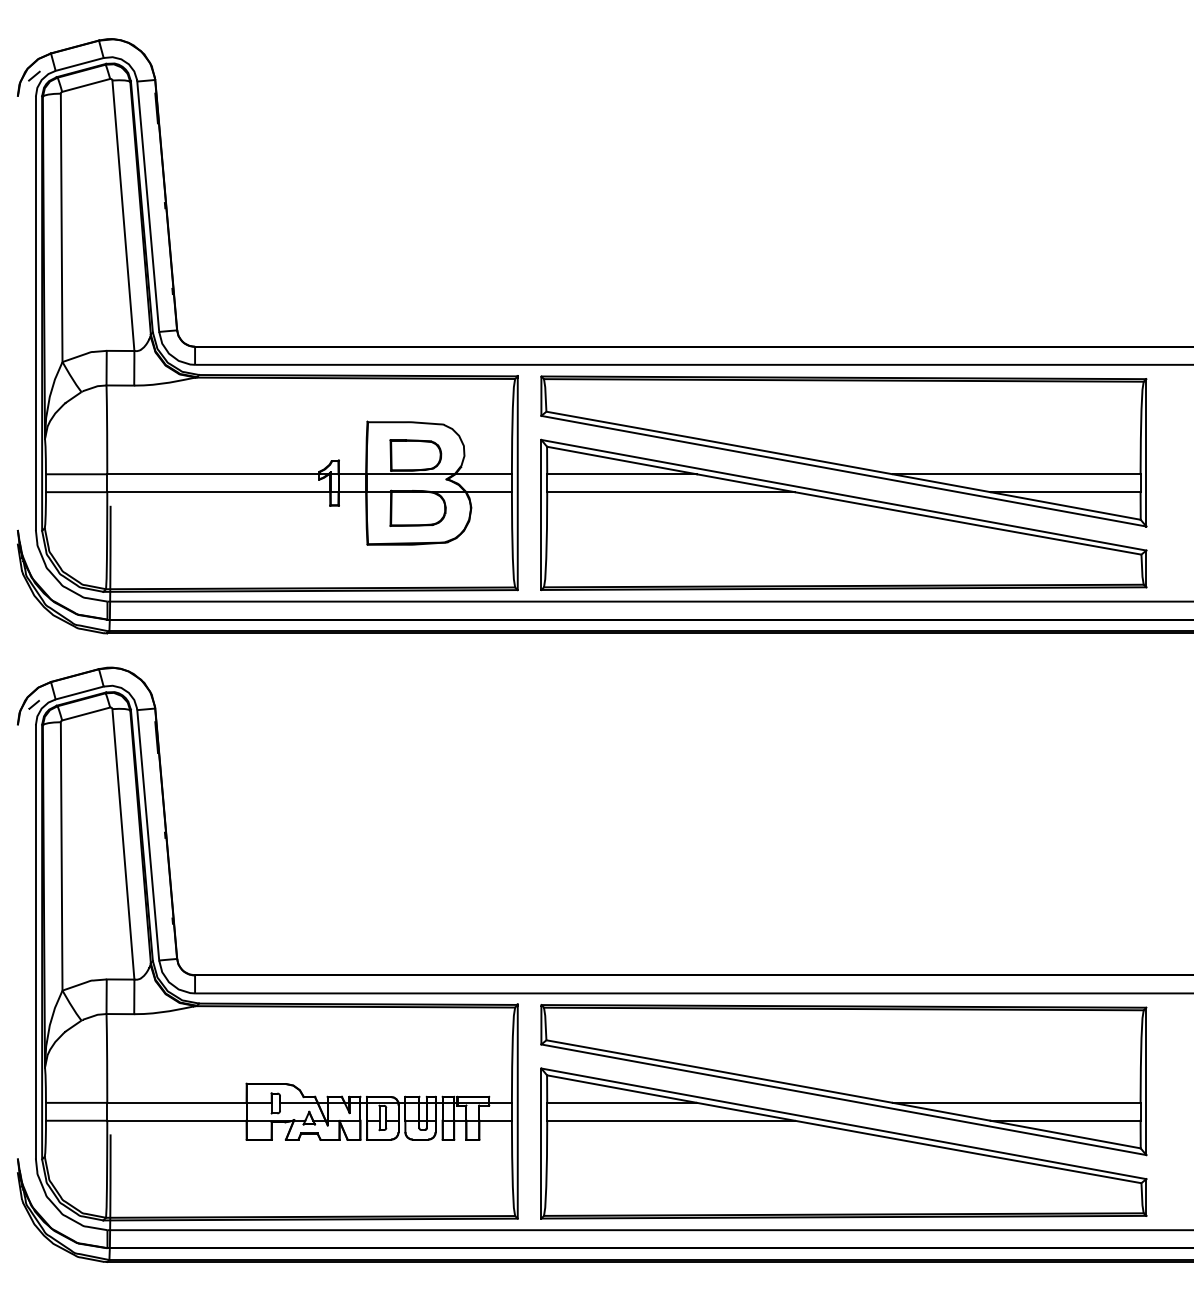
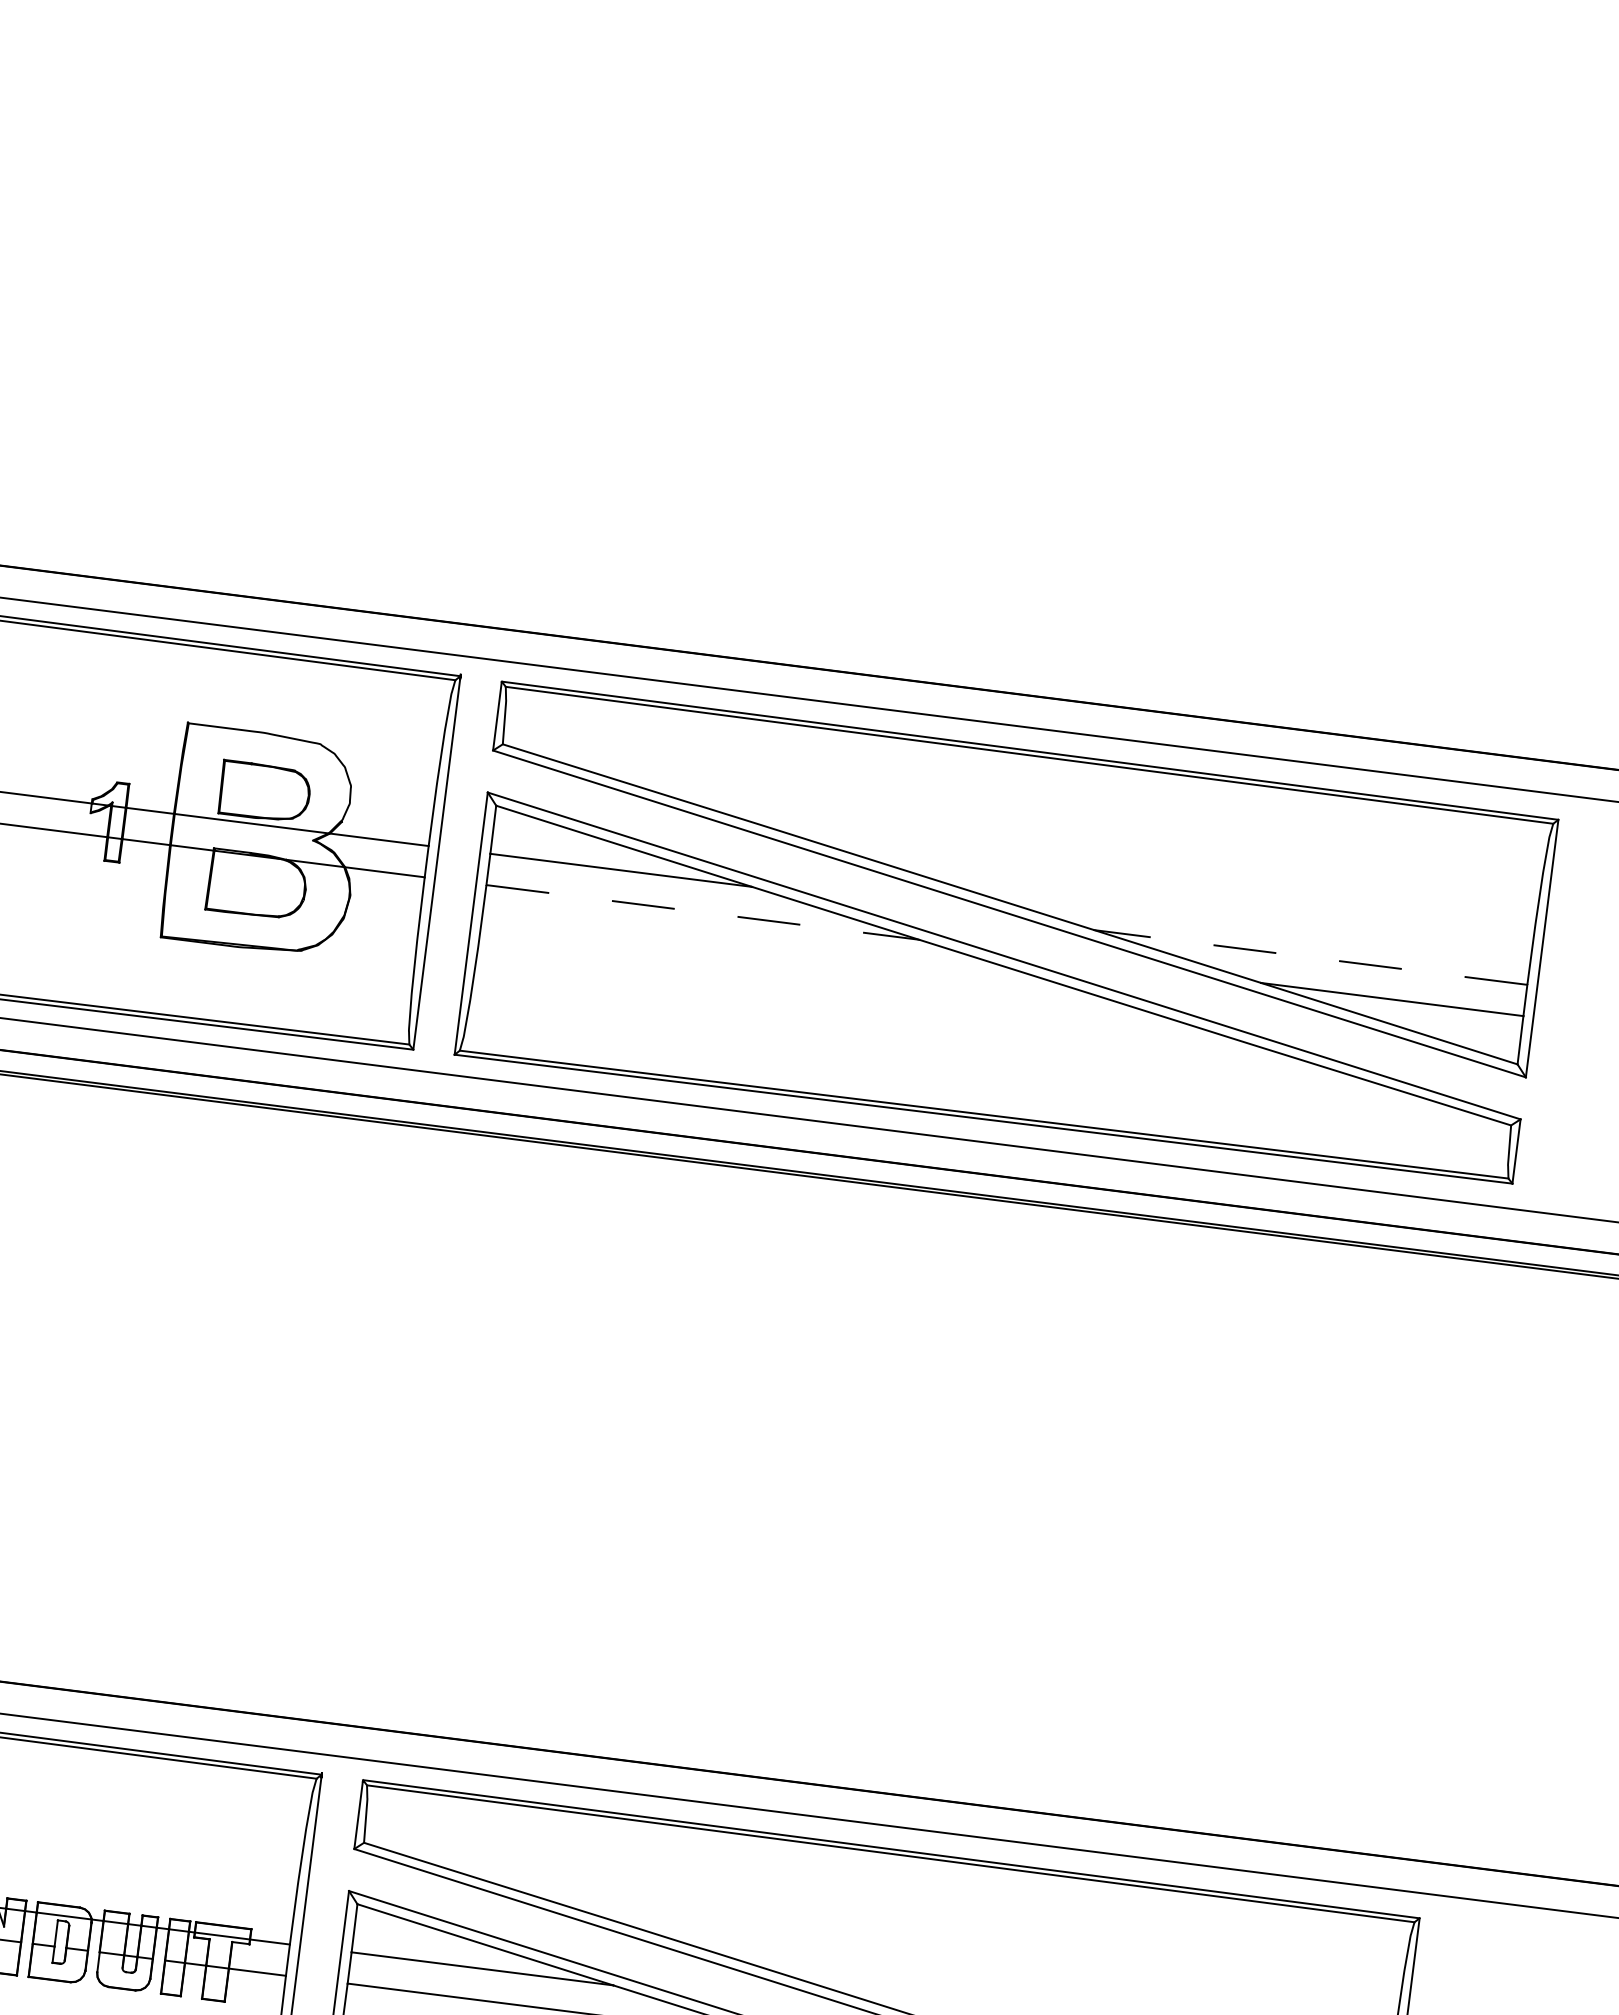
line: (1016, 474) -> (1310, 957), solid -> dashed
line: (671, 492) -> (703, 913), solid -> dashed

